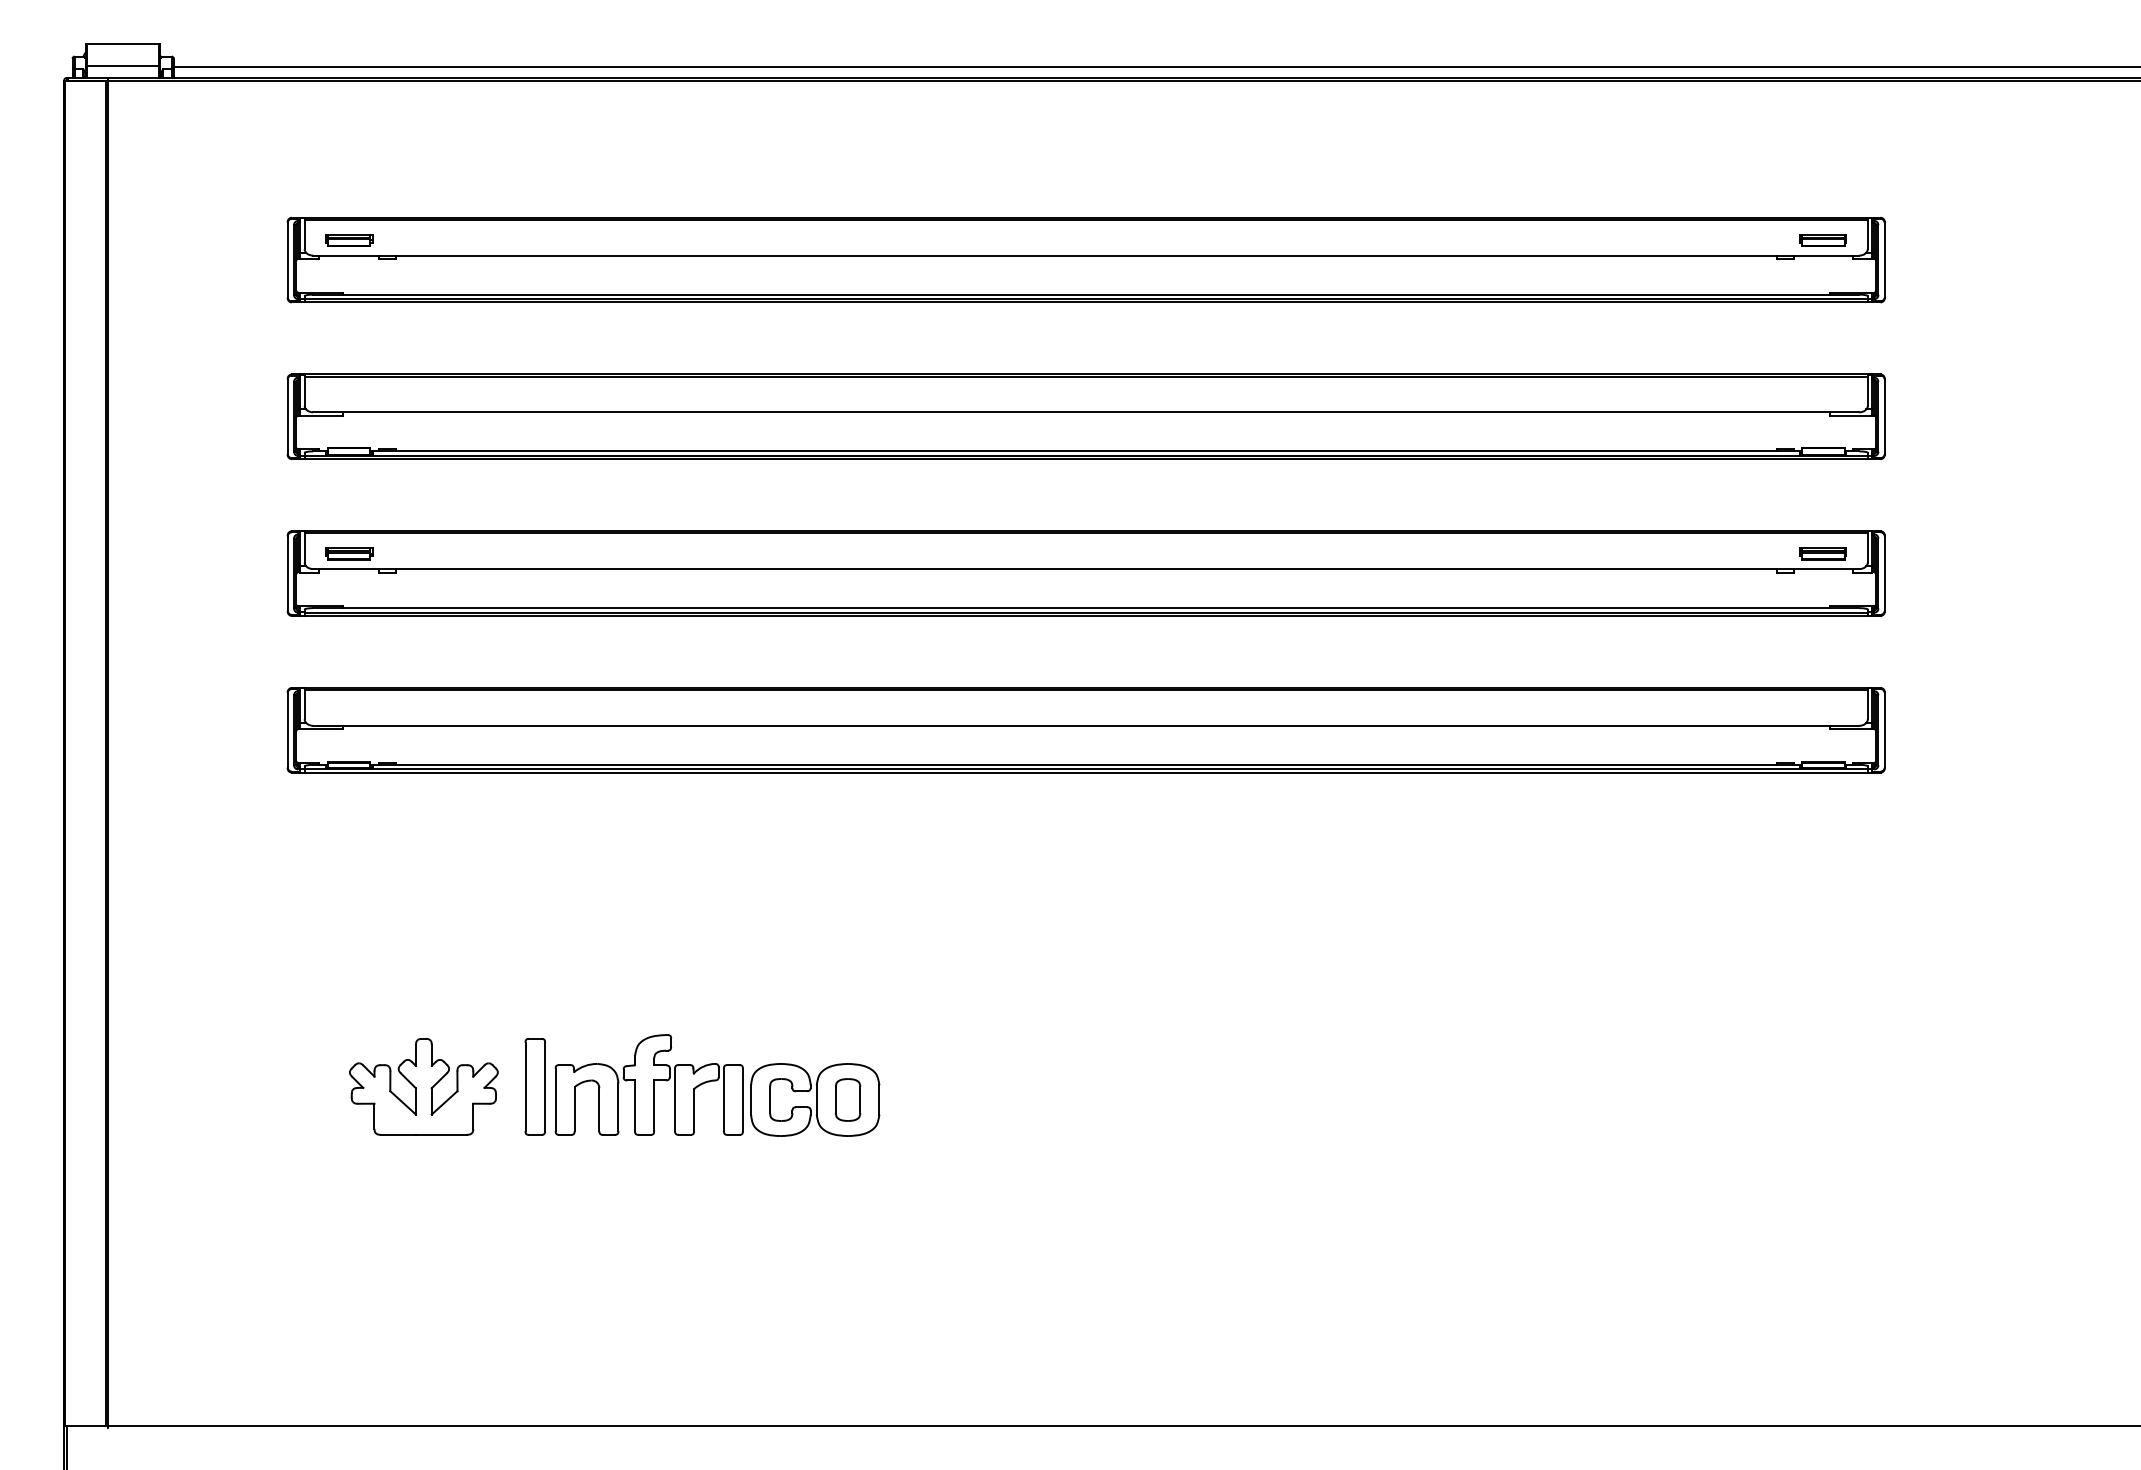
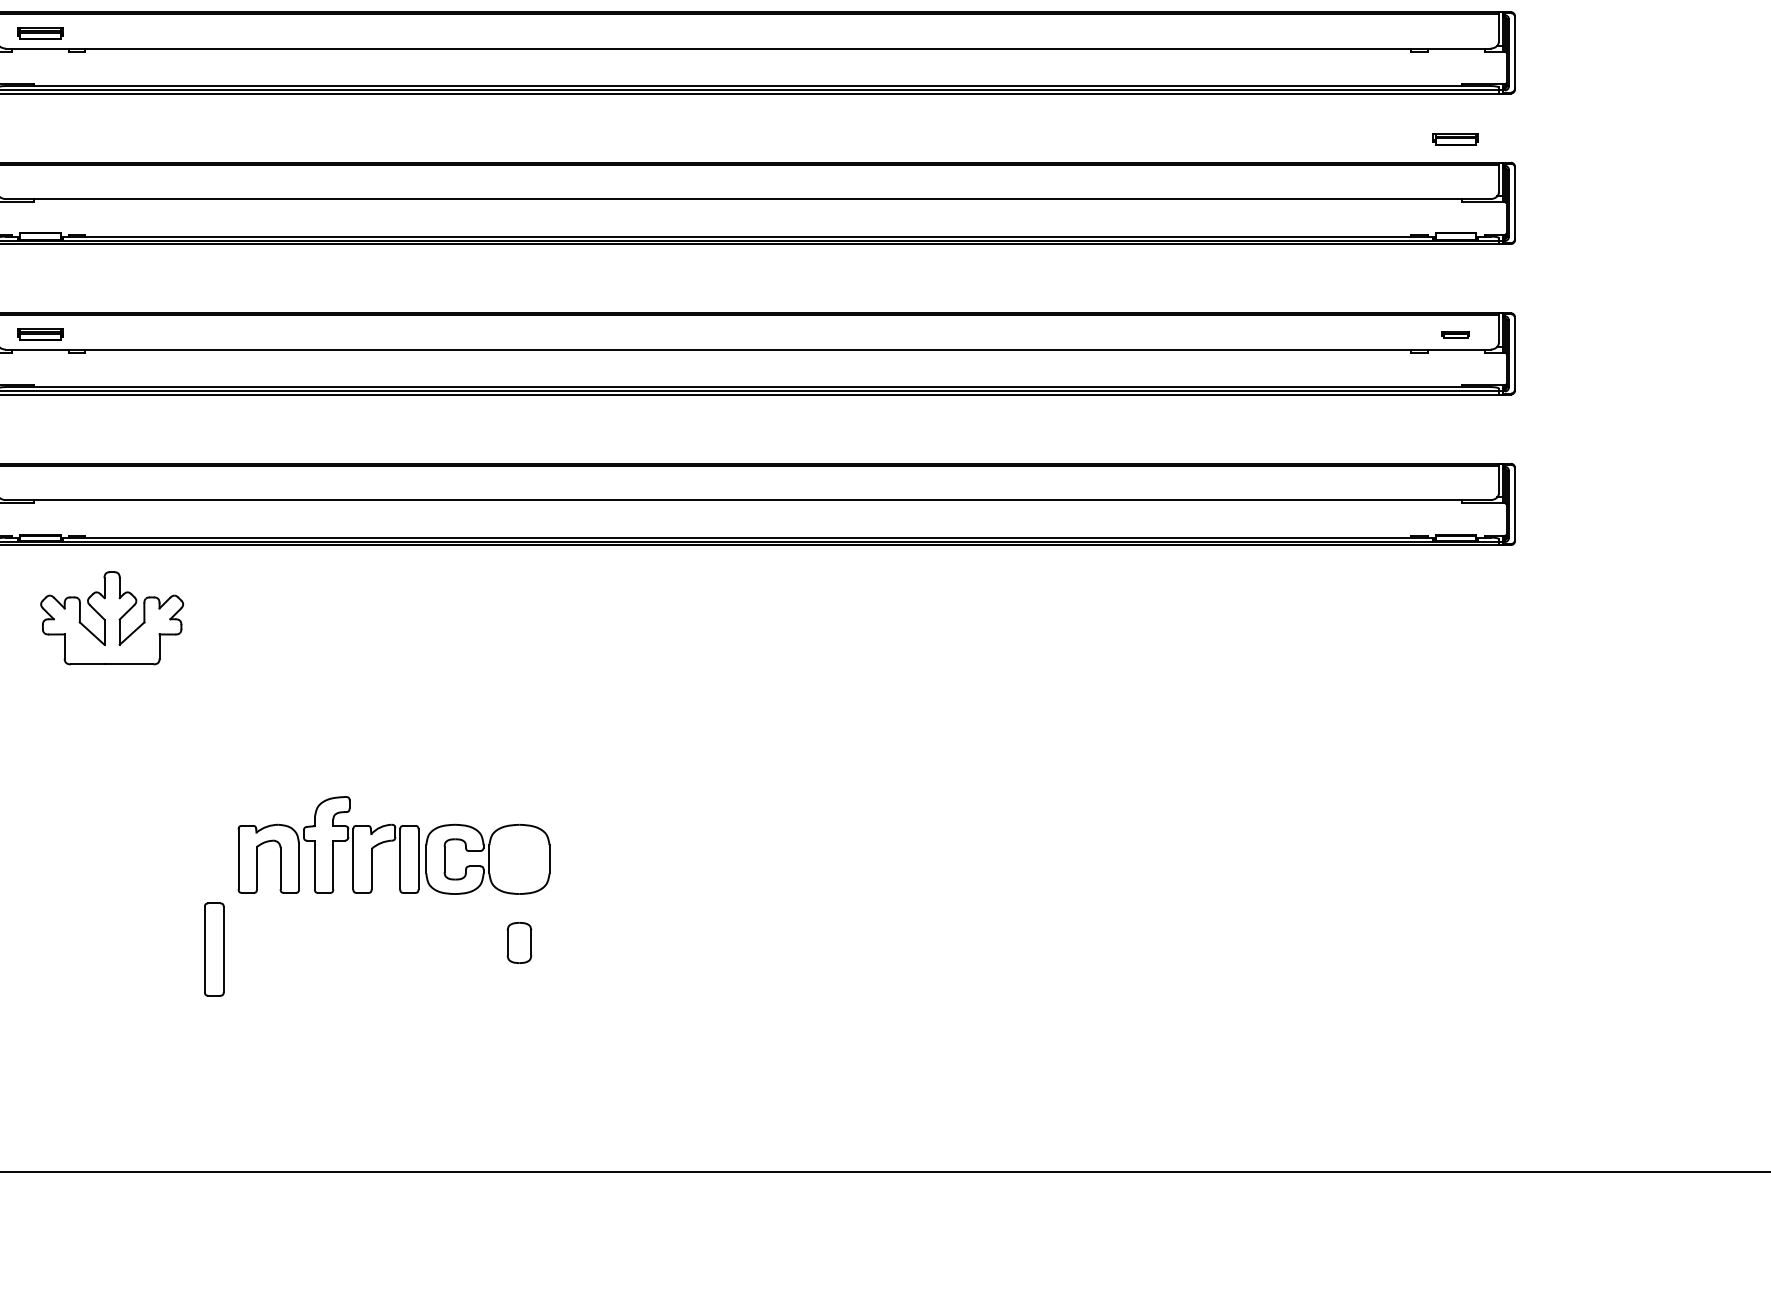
part: (1822, 240) -> (1455, 139), moved
part: (1822, 553) -> (1455, 334), size x0.6
part: (423, 1086) -> (111, 617), moved
part: (534, 1086) -> (213, 949), moved
part: (847, 1099) -> (518, 942), moved

